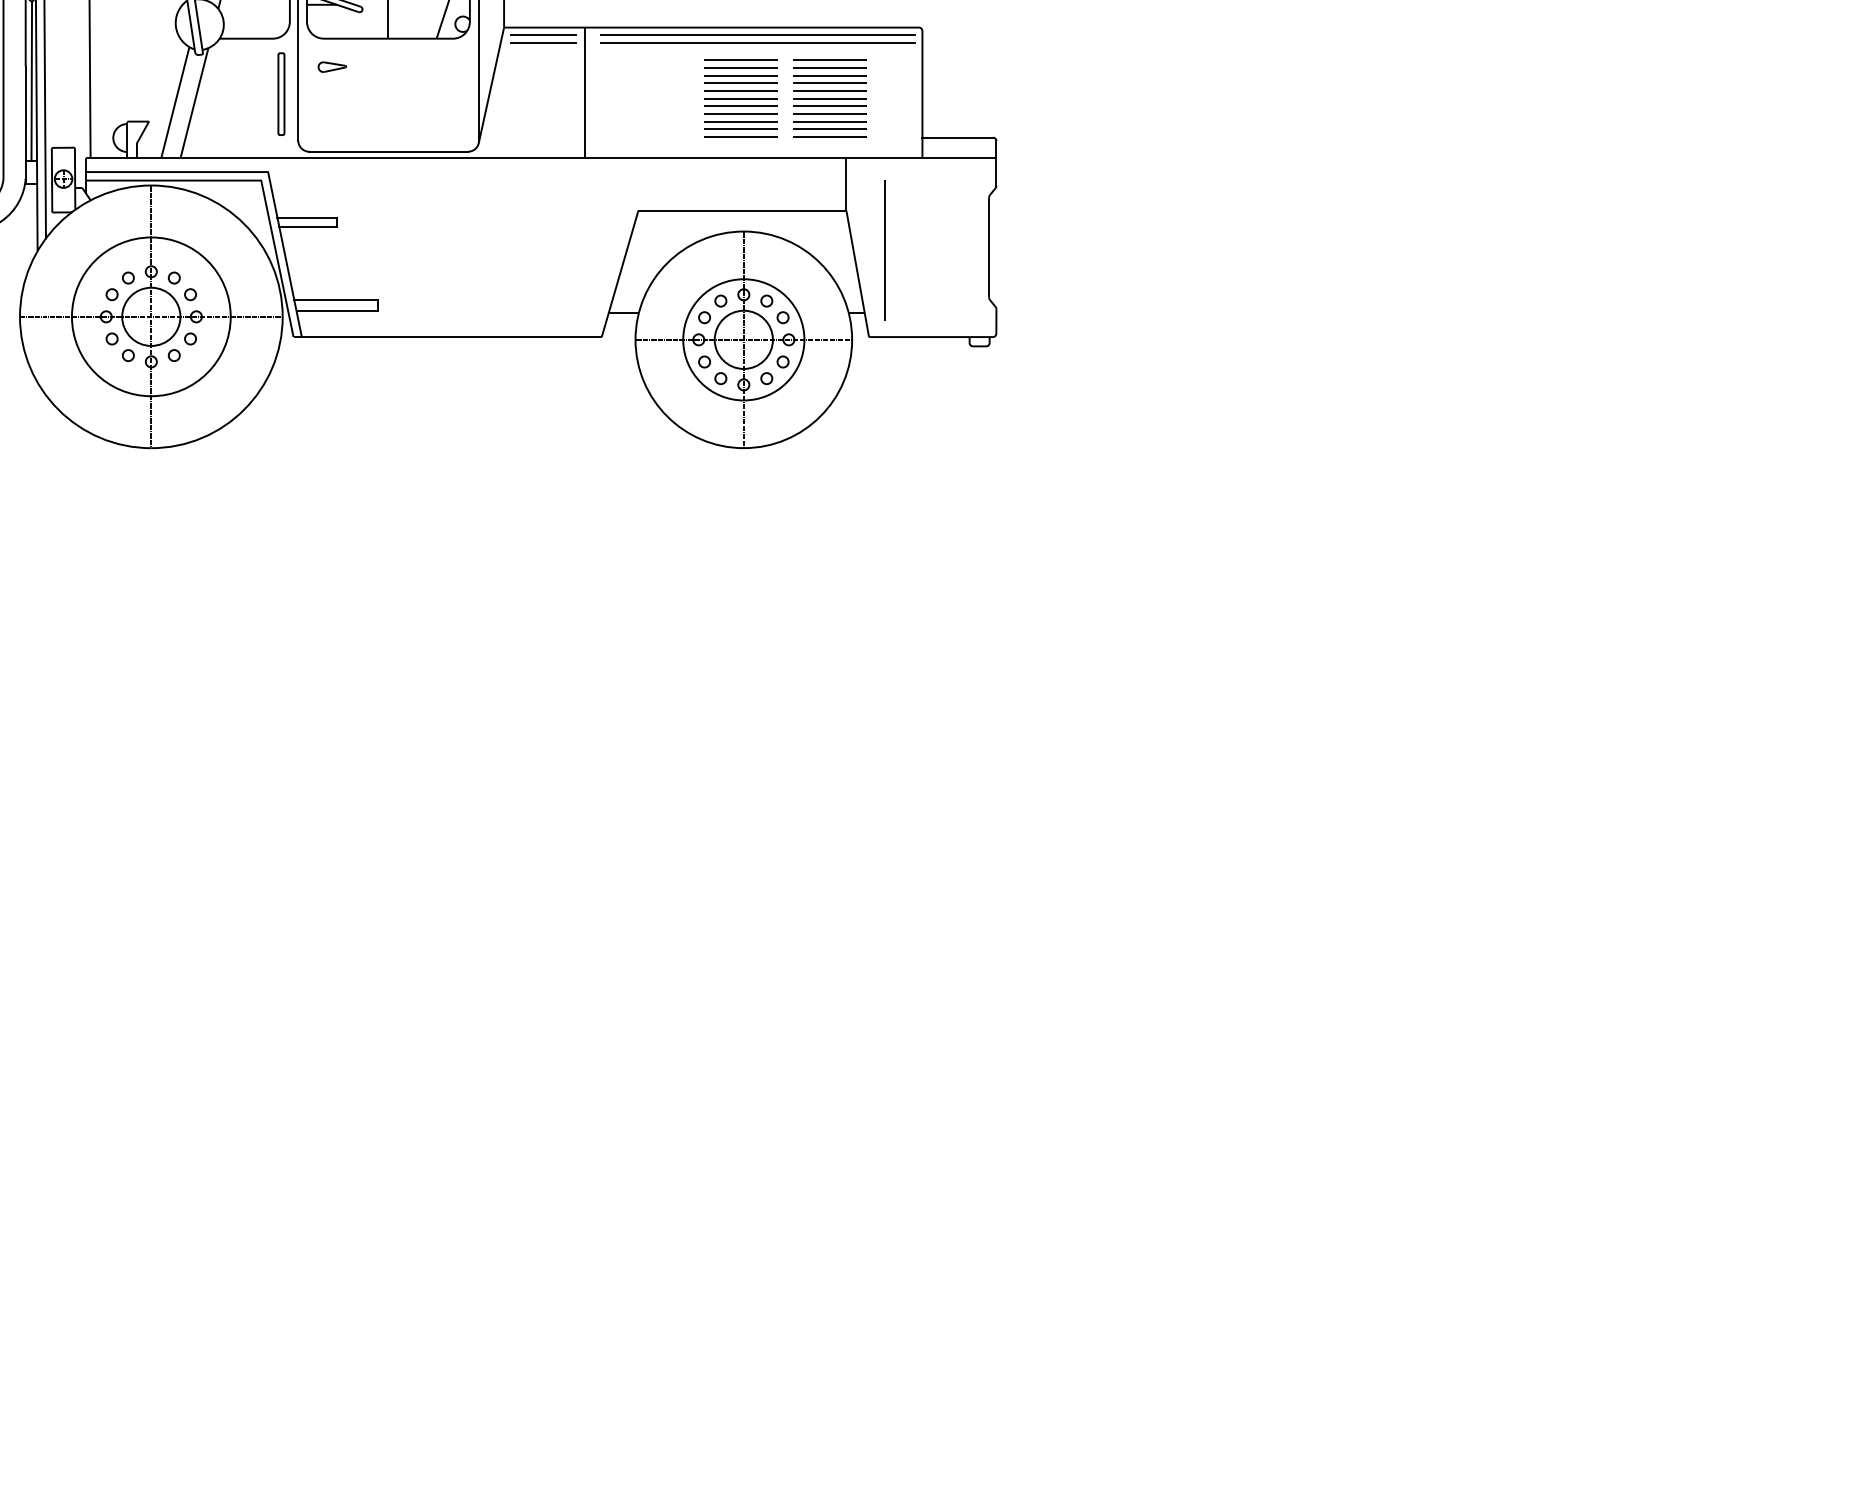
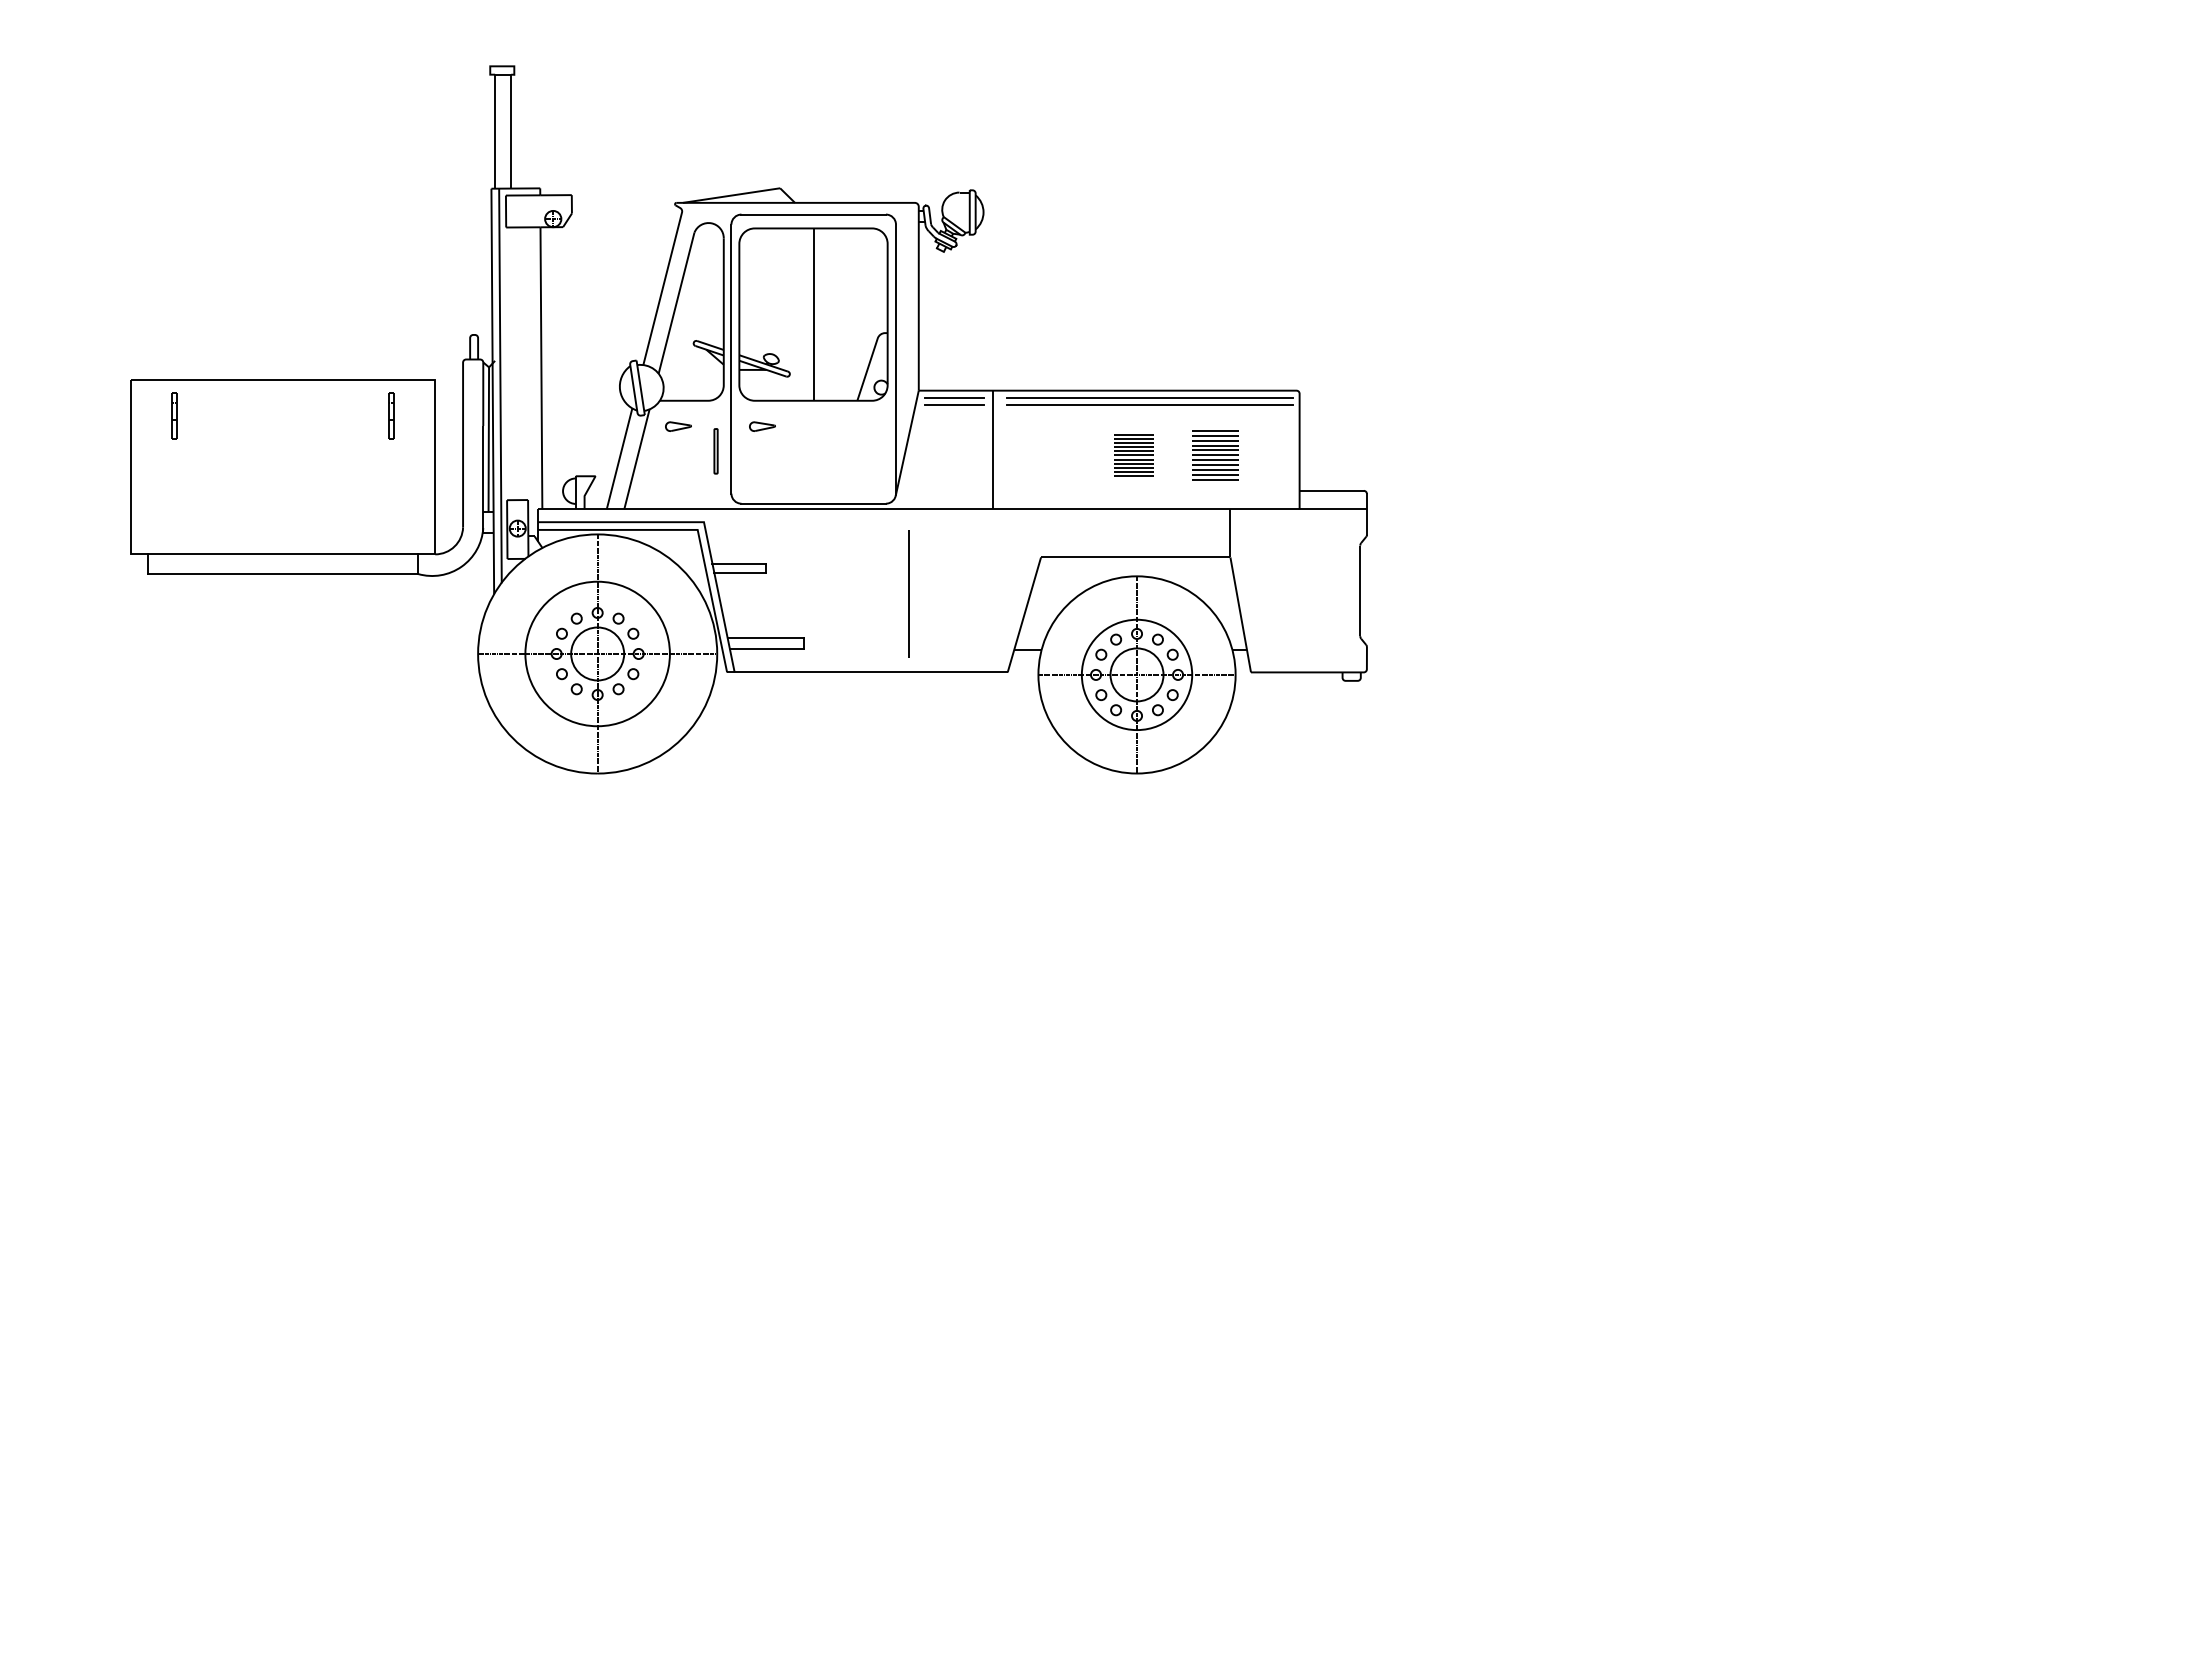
part: (240, 66) -> (678, 426), added
part: (280, 94) -> (715, 451), size x0.6
part: (741, 98) -> (1134, 455), size x0.6
part: (830, 98) -> (1215, 455), size x0.7
line: (884, 250) -> (908, 593), moved

